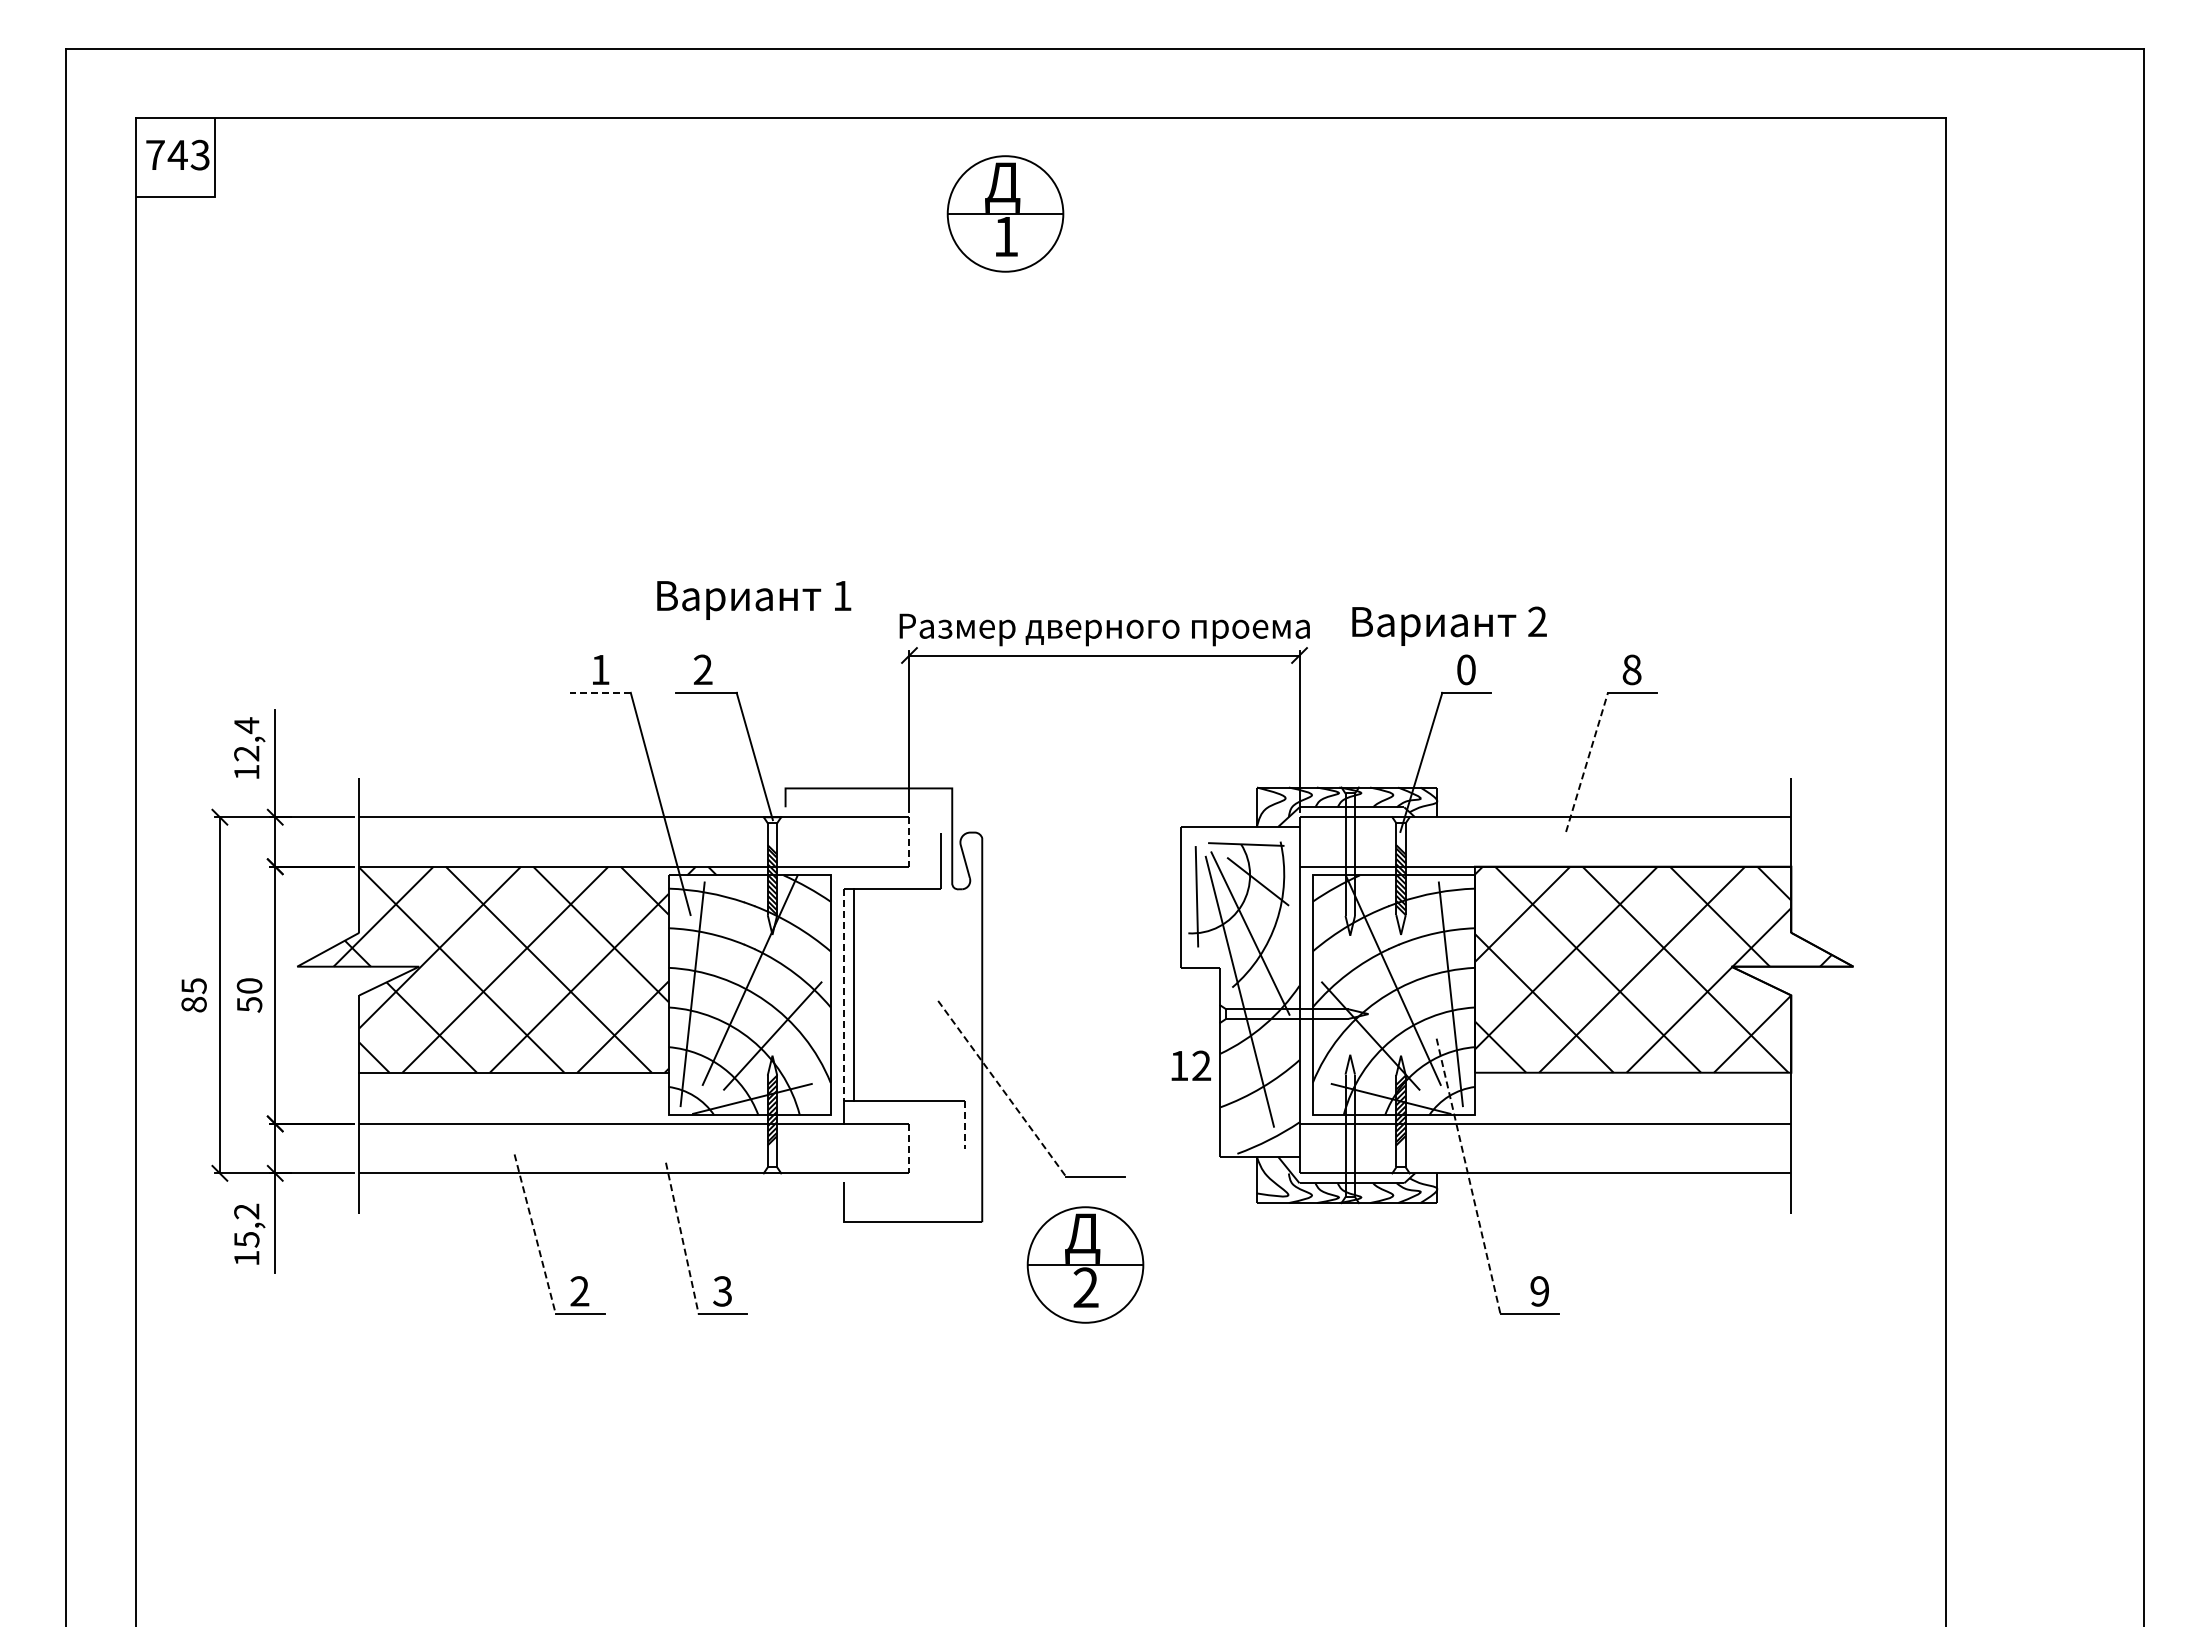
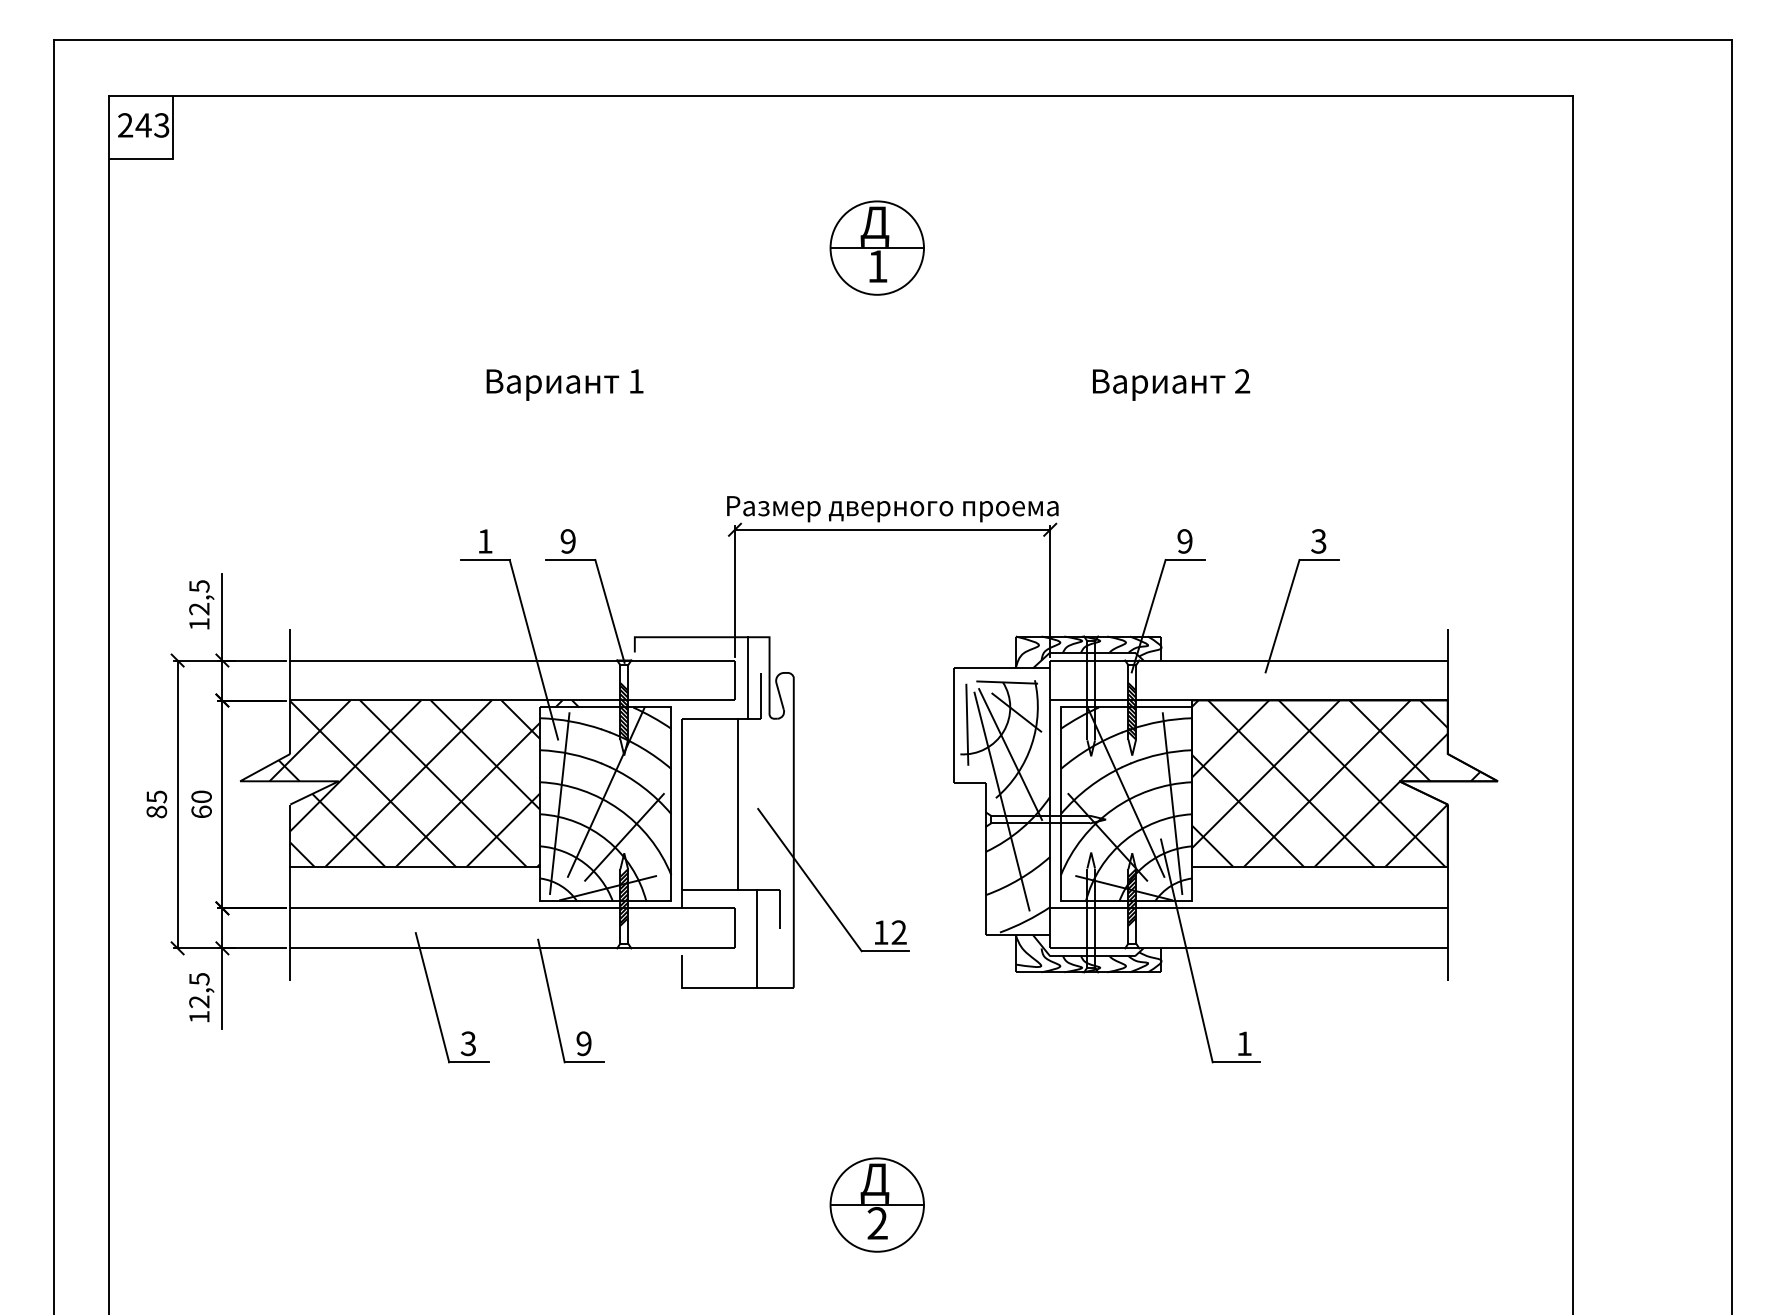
text: (155, 154) -> (125, 124), 743 -> 243
part: (1005, 213) -> (877, 247), moved
text: (754, 600) -> (565, 385), moved
text: (1449, 625) -> (1171, 384), moved
text: (1466, 669) -> (1185, 541), 0 -> 9
text: (1631, 669) -> (1318, 541), 8 -> 3
text: (702, 670) -> (567, 541), 2 -> 9
line: (599, 692) -> (484, 559), dashed -> solid
text: (246, 725) -> (199, 586), 12,4 -> 12,5
line: (1587, 762) -> (1282, 616), dashed -> solid
line: (925, 838) -> (747, 677), added
line: (909, 841) -> (734, 680), dashed -> solid
line: (843, 995) -> (681, 804), dashed -> solid
line: (853, 995) -> (737, 804), moved
text: (249, 1004) -> (201, 811), 50 -> 60
text: (1190, 1065) -> (890, 932), moved
line: (1002, 1088) -> (810, 879), dashed -> solid
line: (964, 1125) -> (779, 909), dashed -> solid
line: (909, 1148) -> (734, 928), dashed -> solid
line: (937, 1161) -> (757, 938), added
line: (1468, 1176) -> (1186, 950), dashed -> solid
text: (246, 1225) -> (199, 990), 15,2 -> 12,5
line: (535, 1234) -> (432, 997), dashed -> solid
line: (682, 1238) -> (551, 1000), dashed -> solid
part: (1085, 1264) -> (877, 1204), moved
text: (579, 1291) -> (468, 1043), 2 -> 3
text: (722, 1291) -> (583, 1043), 3 -> 9
text: (1539, 1291) -> (1244, 1043), 9 -> 1

